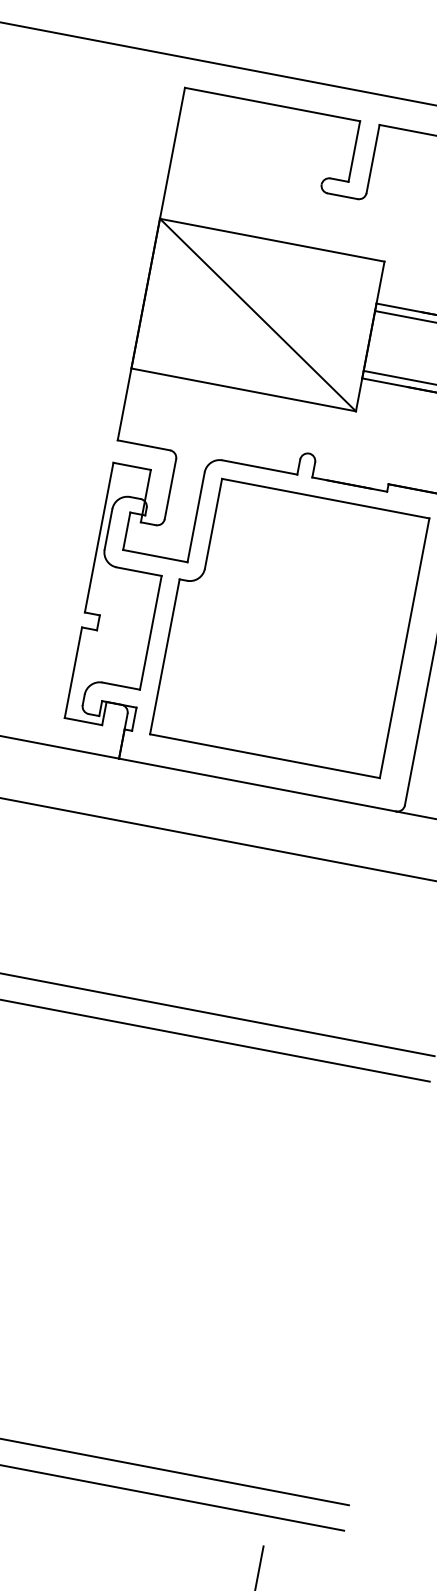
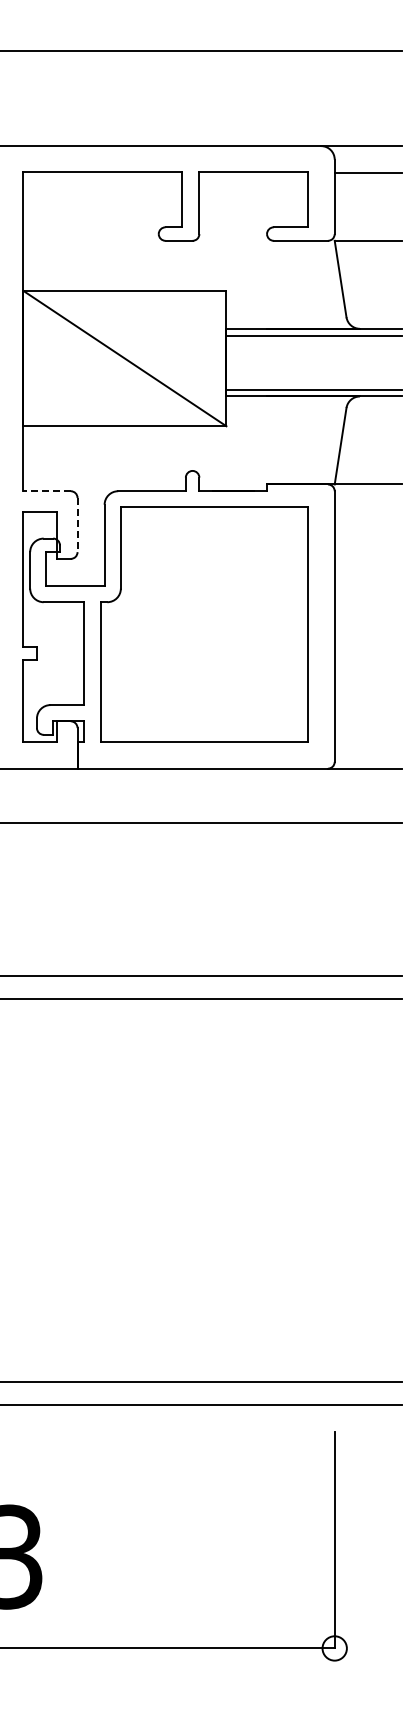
line: (144, 445) -> (47, 491), solid -> dashed
line: (170, 489) -> (77, 525), solid -> dashed

